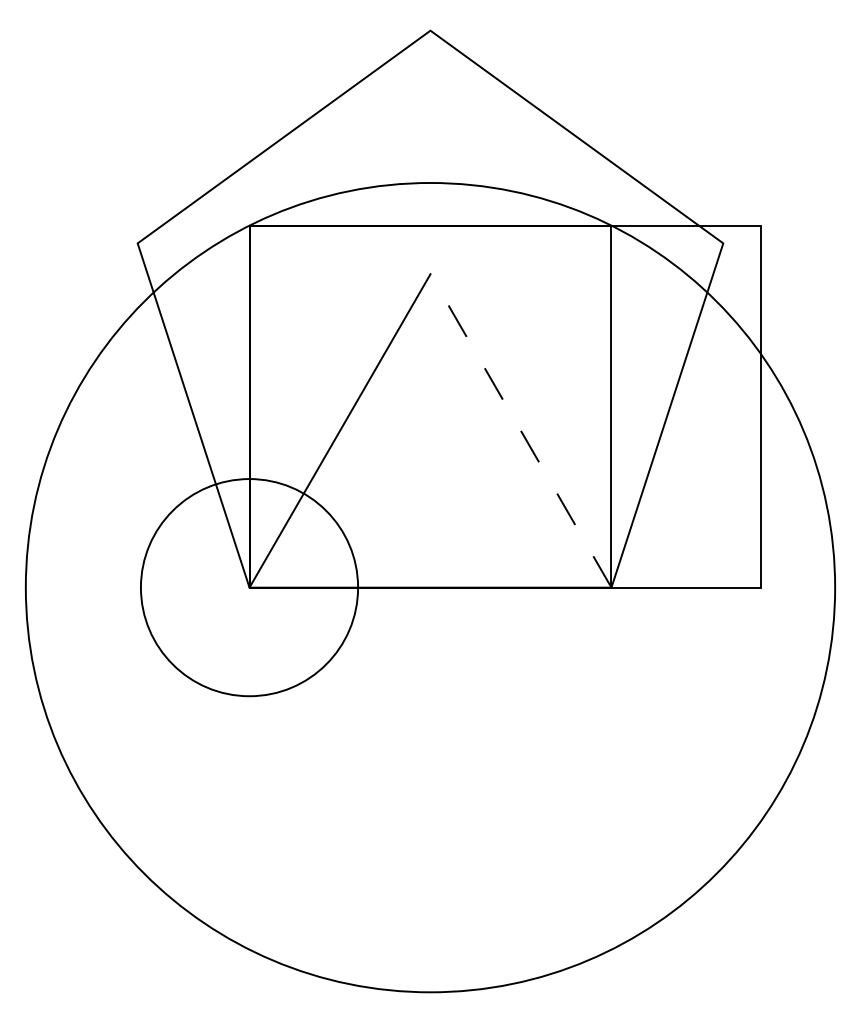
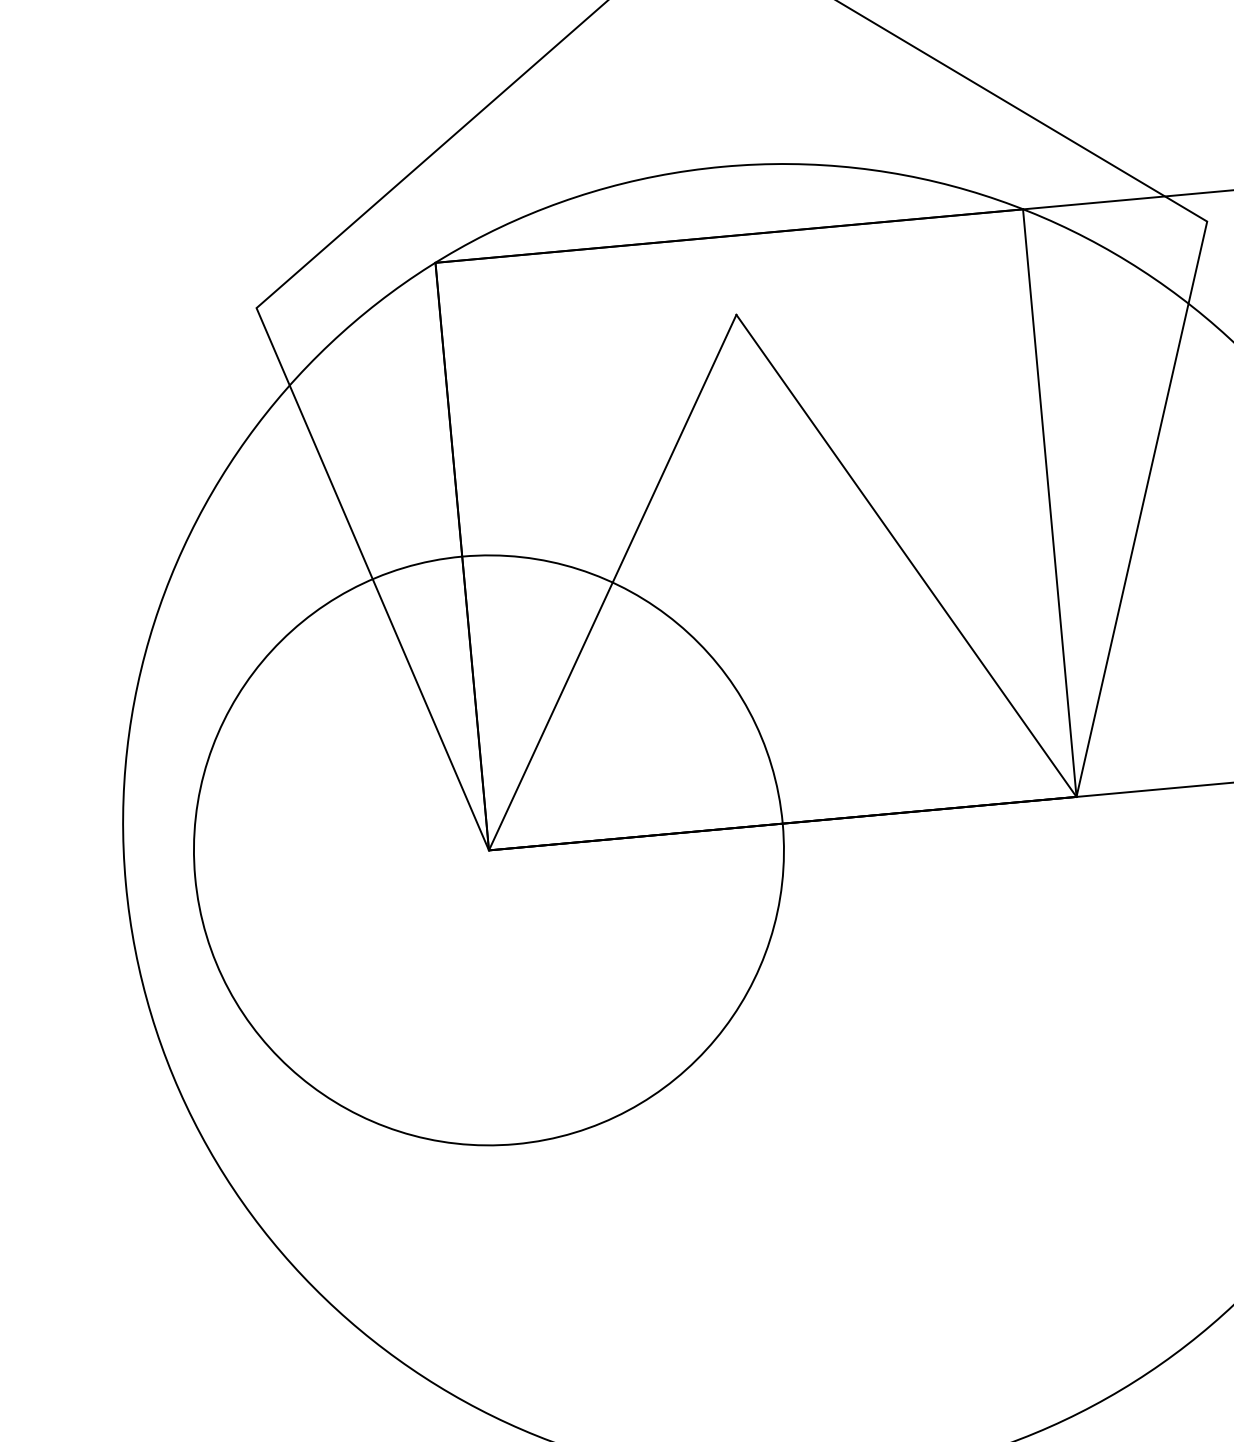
line: (520, 430) -> (905, 555), dashed -> solid
circle: (249, 587) -> (488, 850), size x1.67

